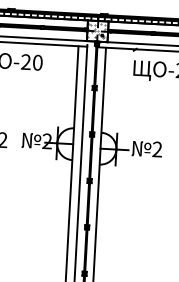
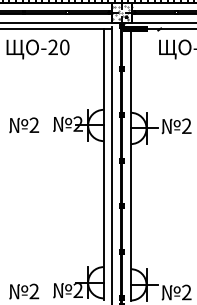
fill: (109, 47) -> (134, 28), added

